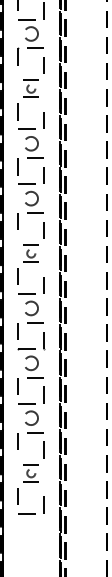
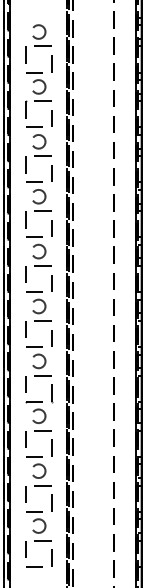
part: (30, 88) -> (38, 141), size x1.67
part: (30, 253) -> (38, 306), size x1.67
part: (30, 473) -> (38, 526), size x1.67

